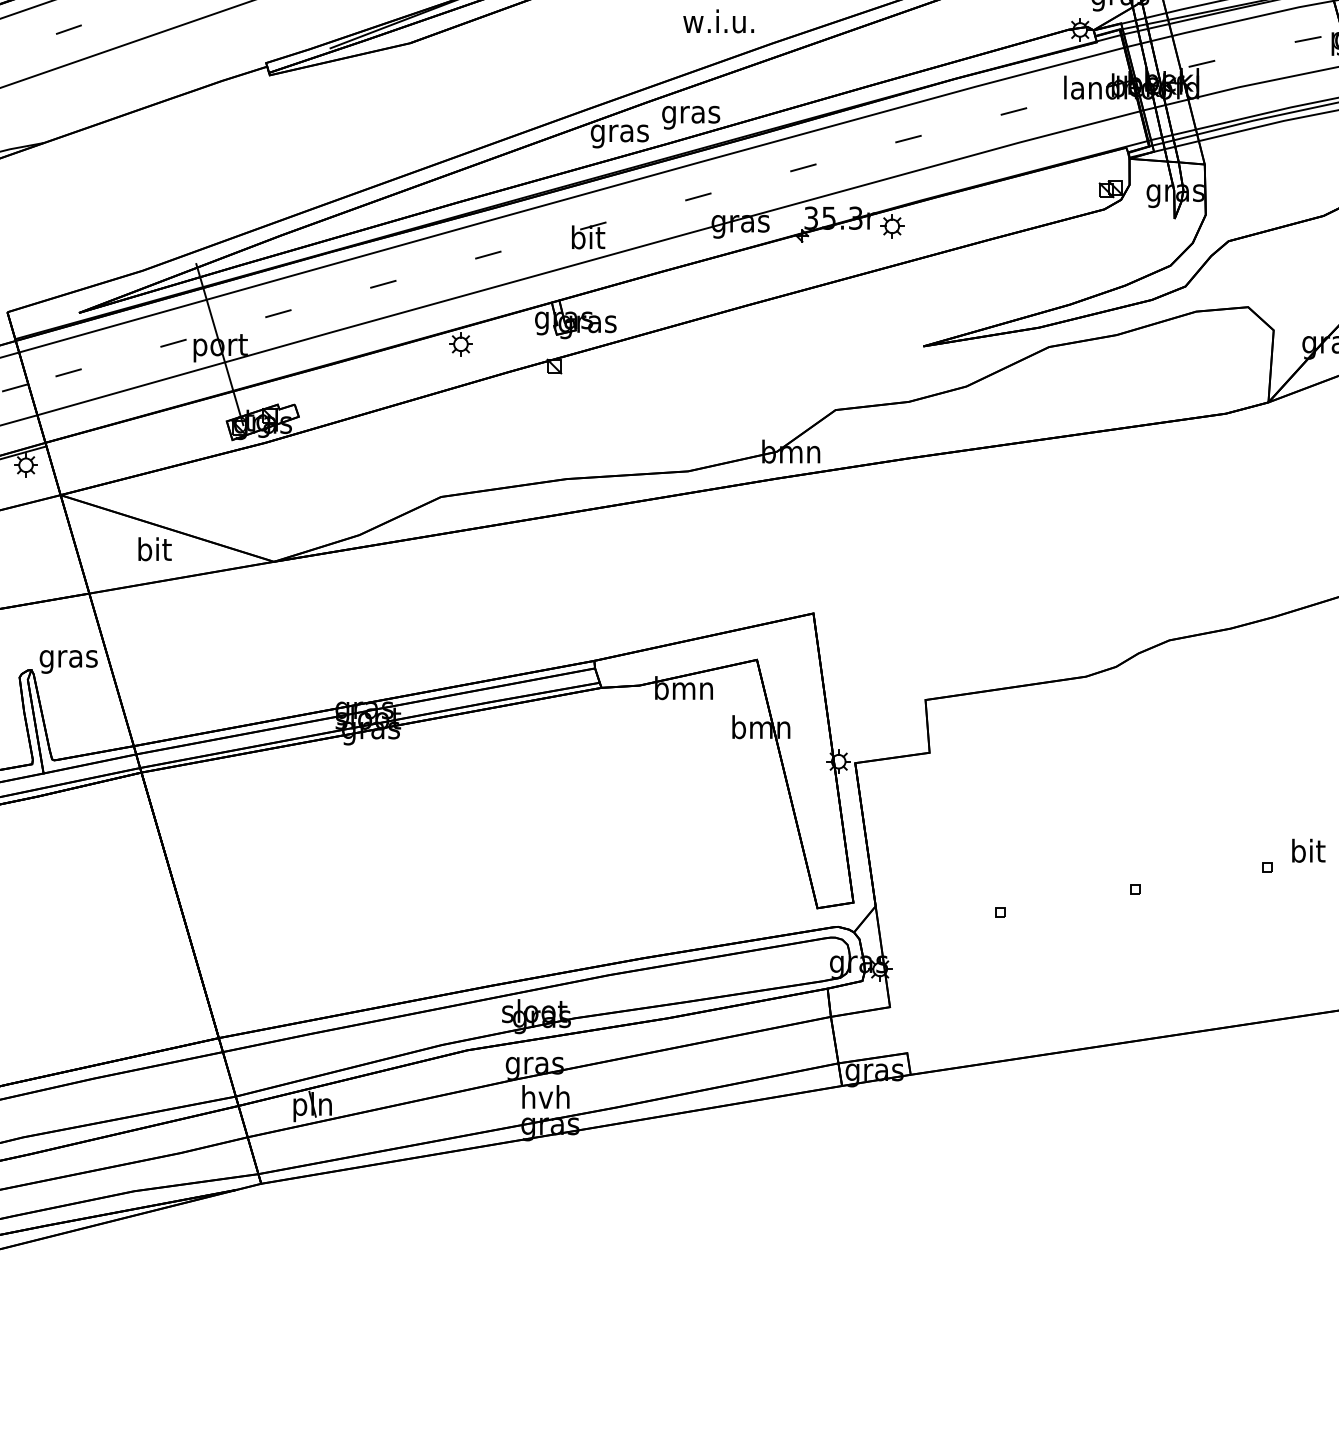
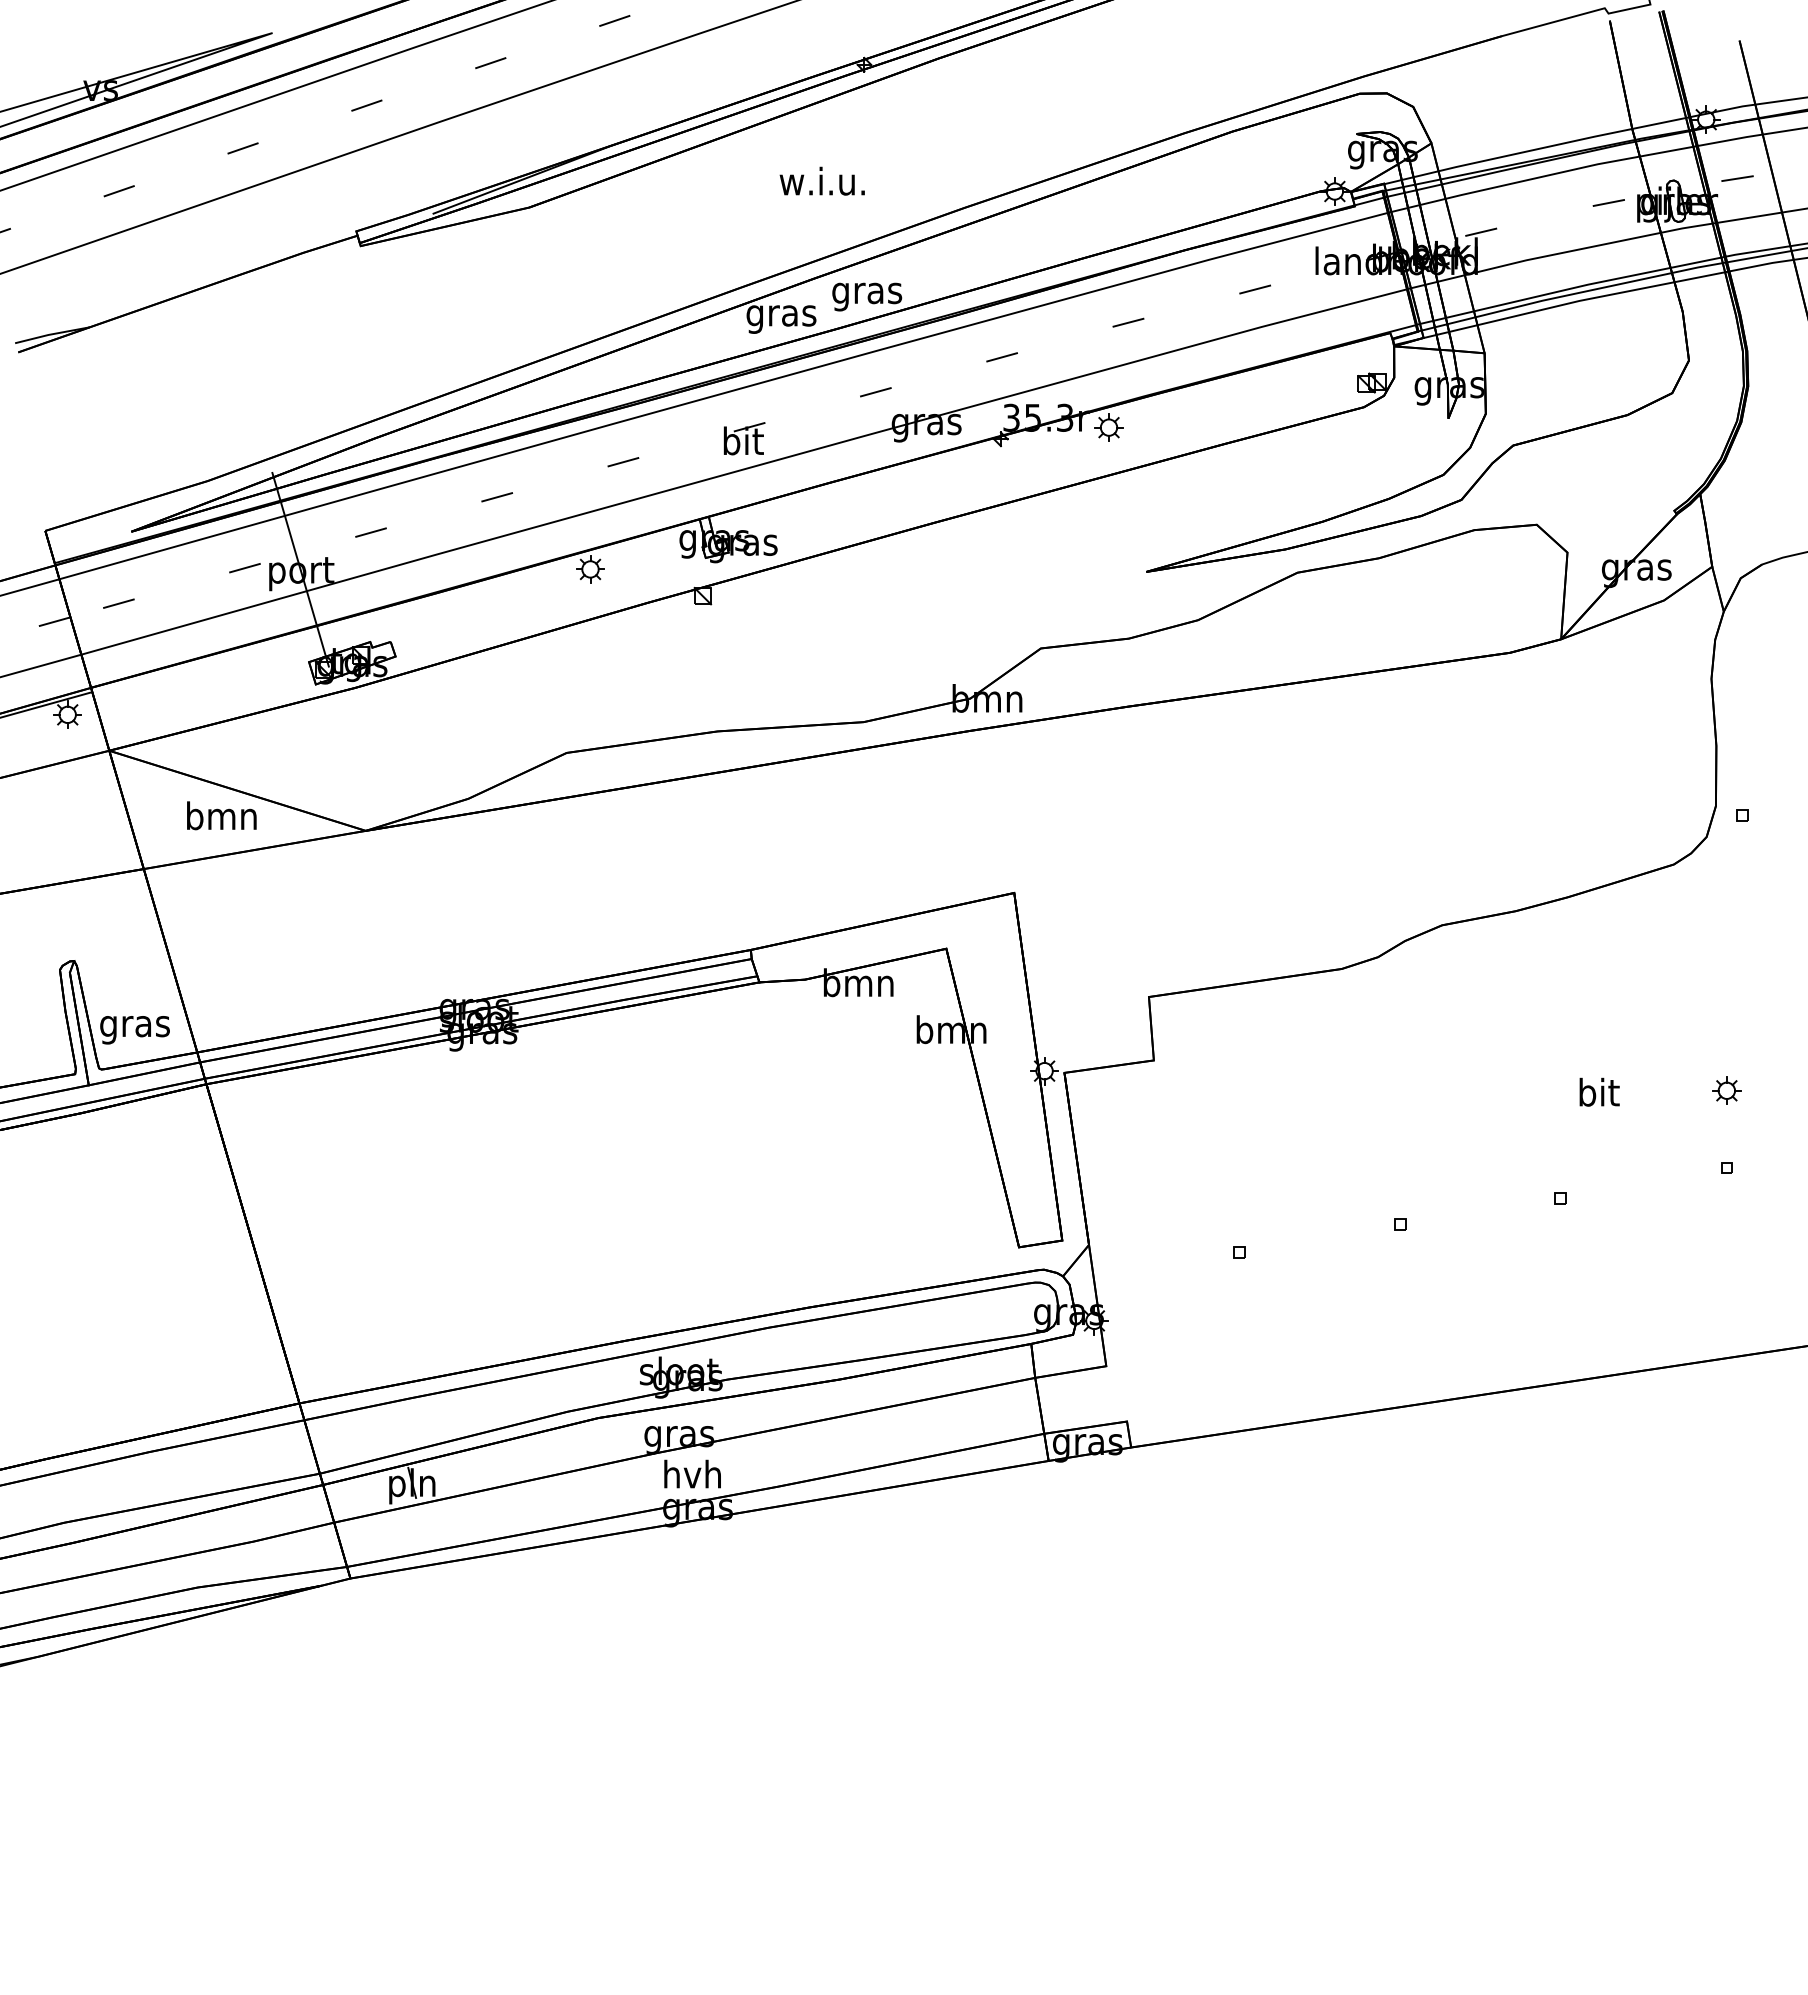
text: (718, 20) -> (821, 180), moved
text: (153, 549) -> (221, 815), bit -> bmn
text: (68, 662) -> (134, 1030), moved
text: (1308, 850) -> (1599, 1091), moved

